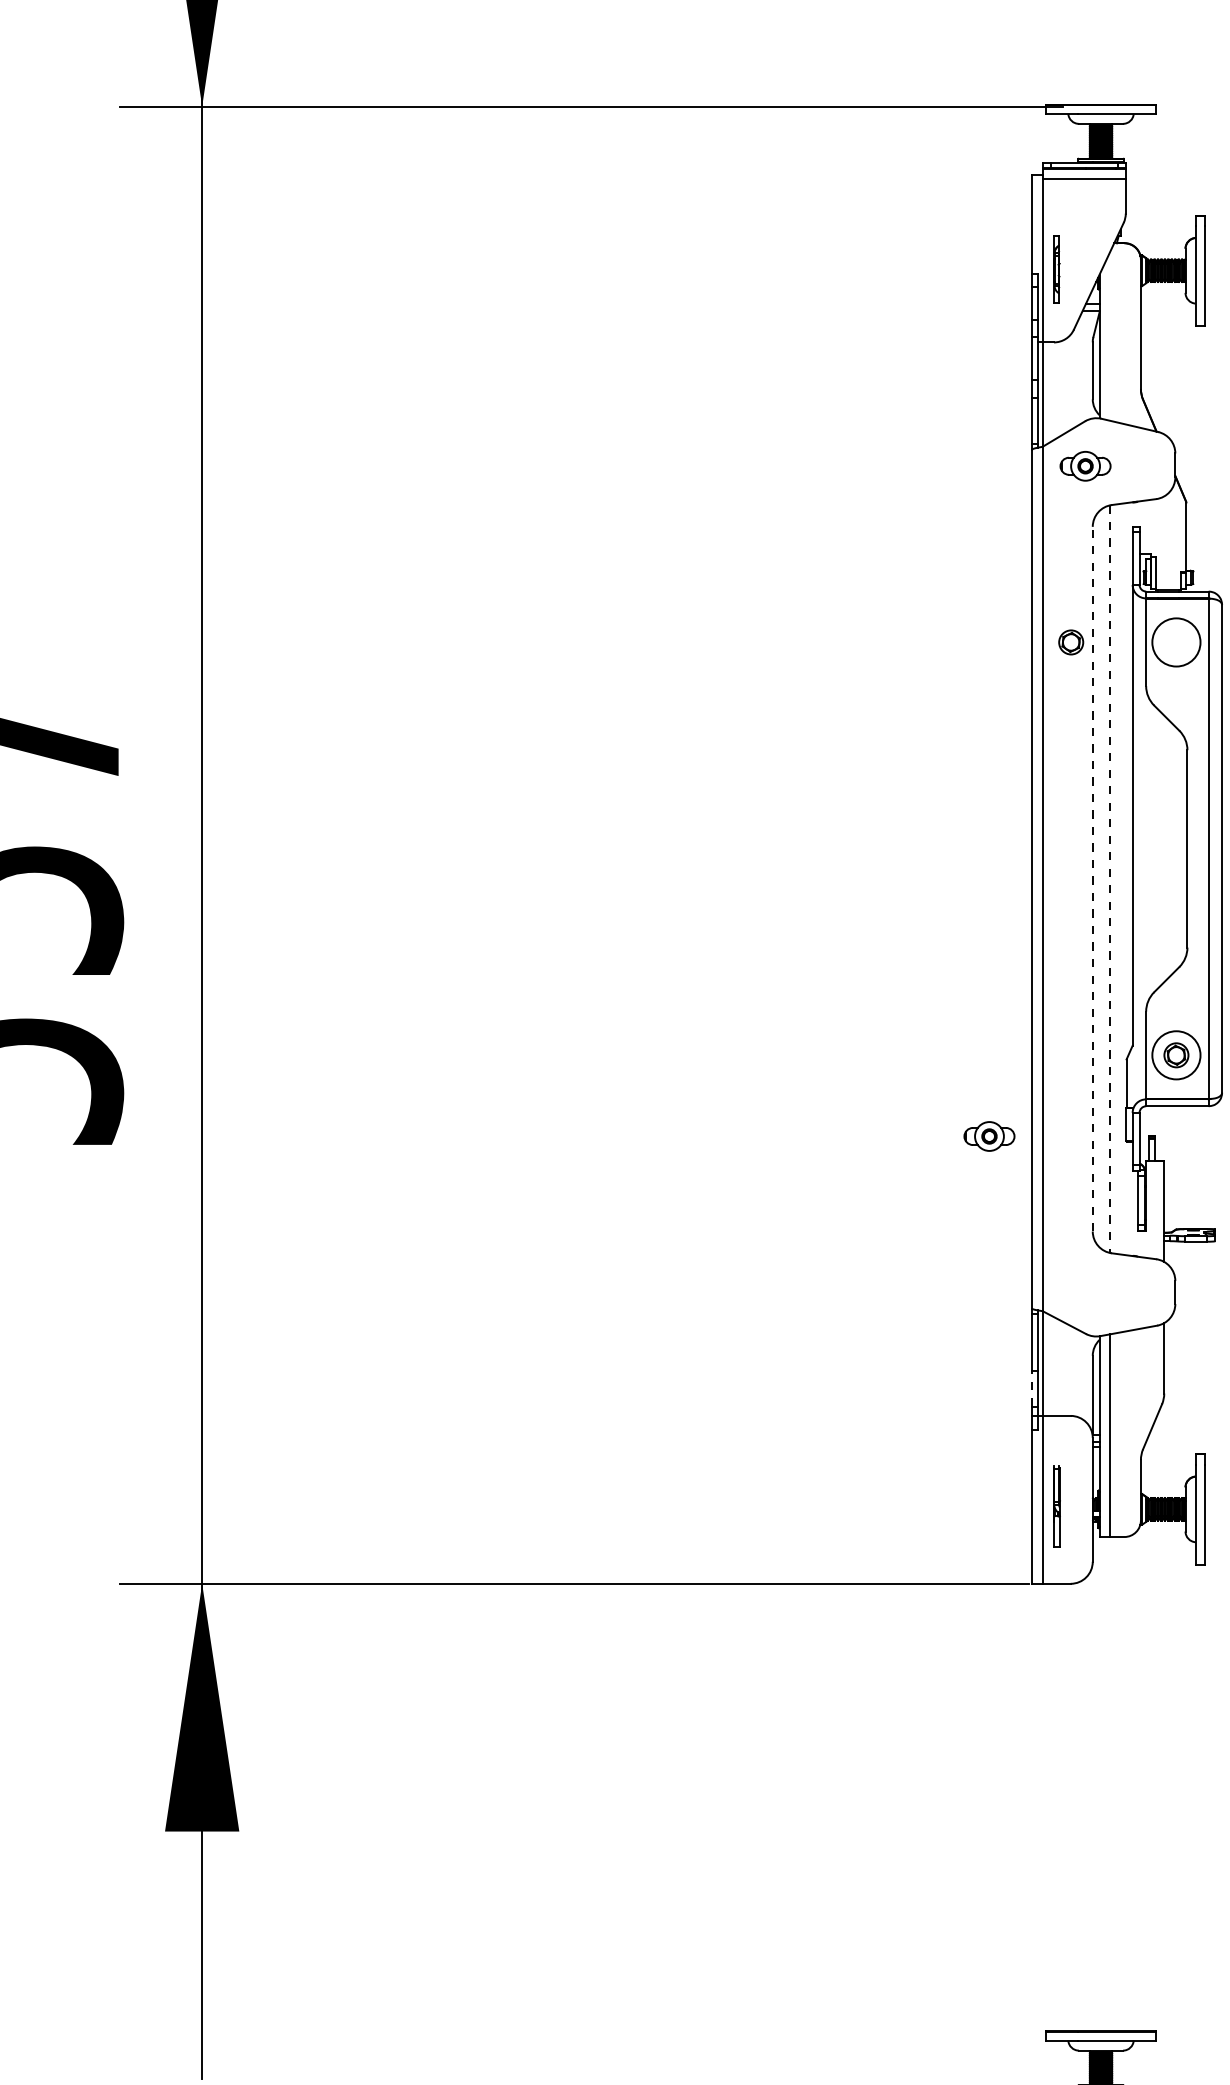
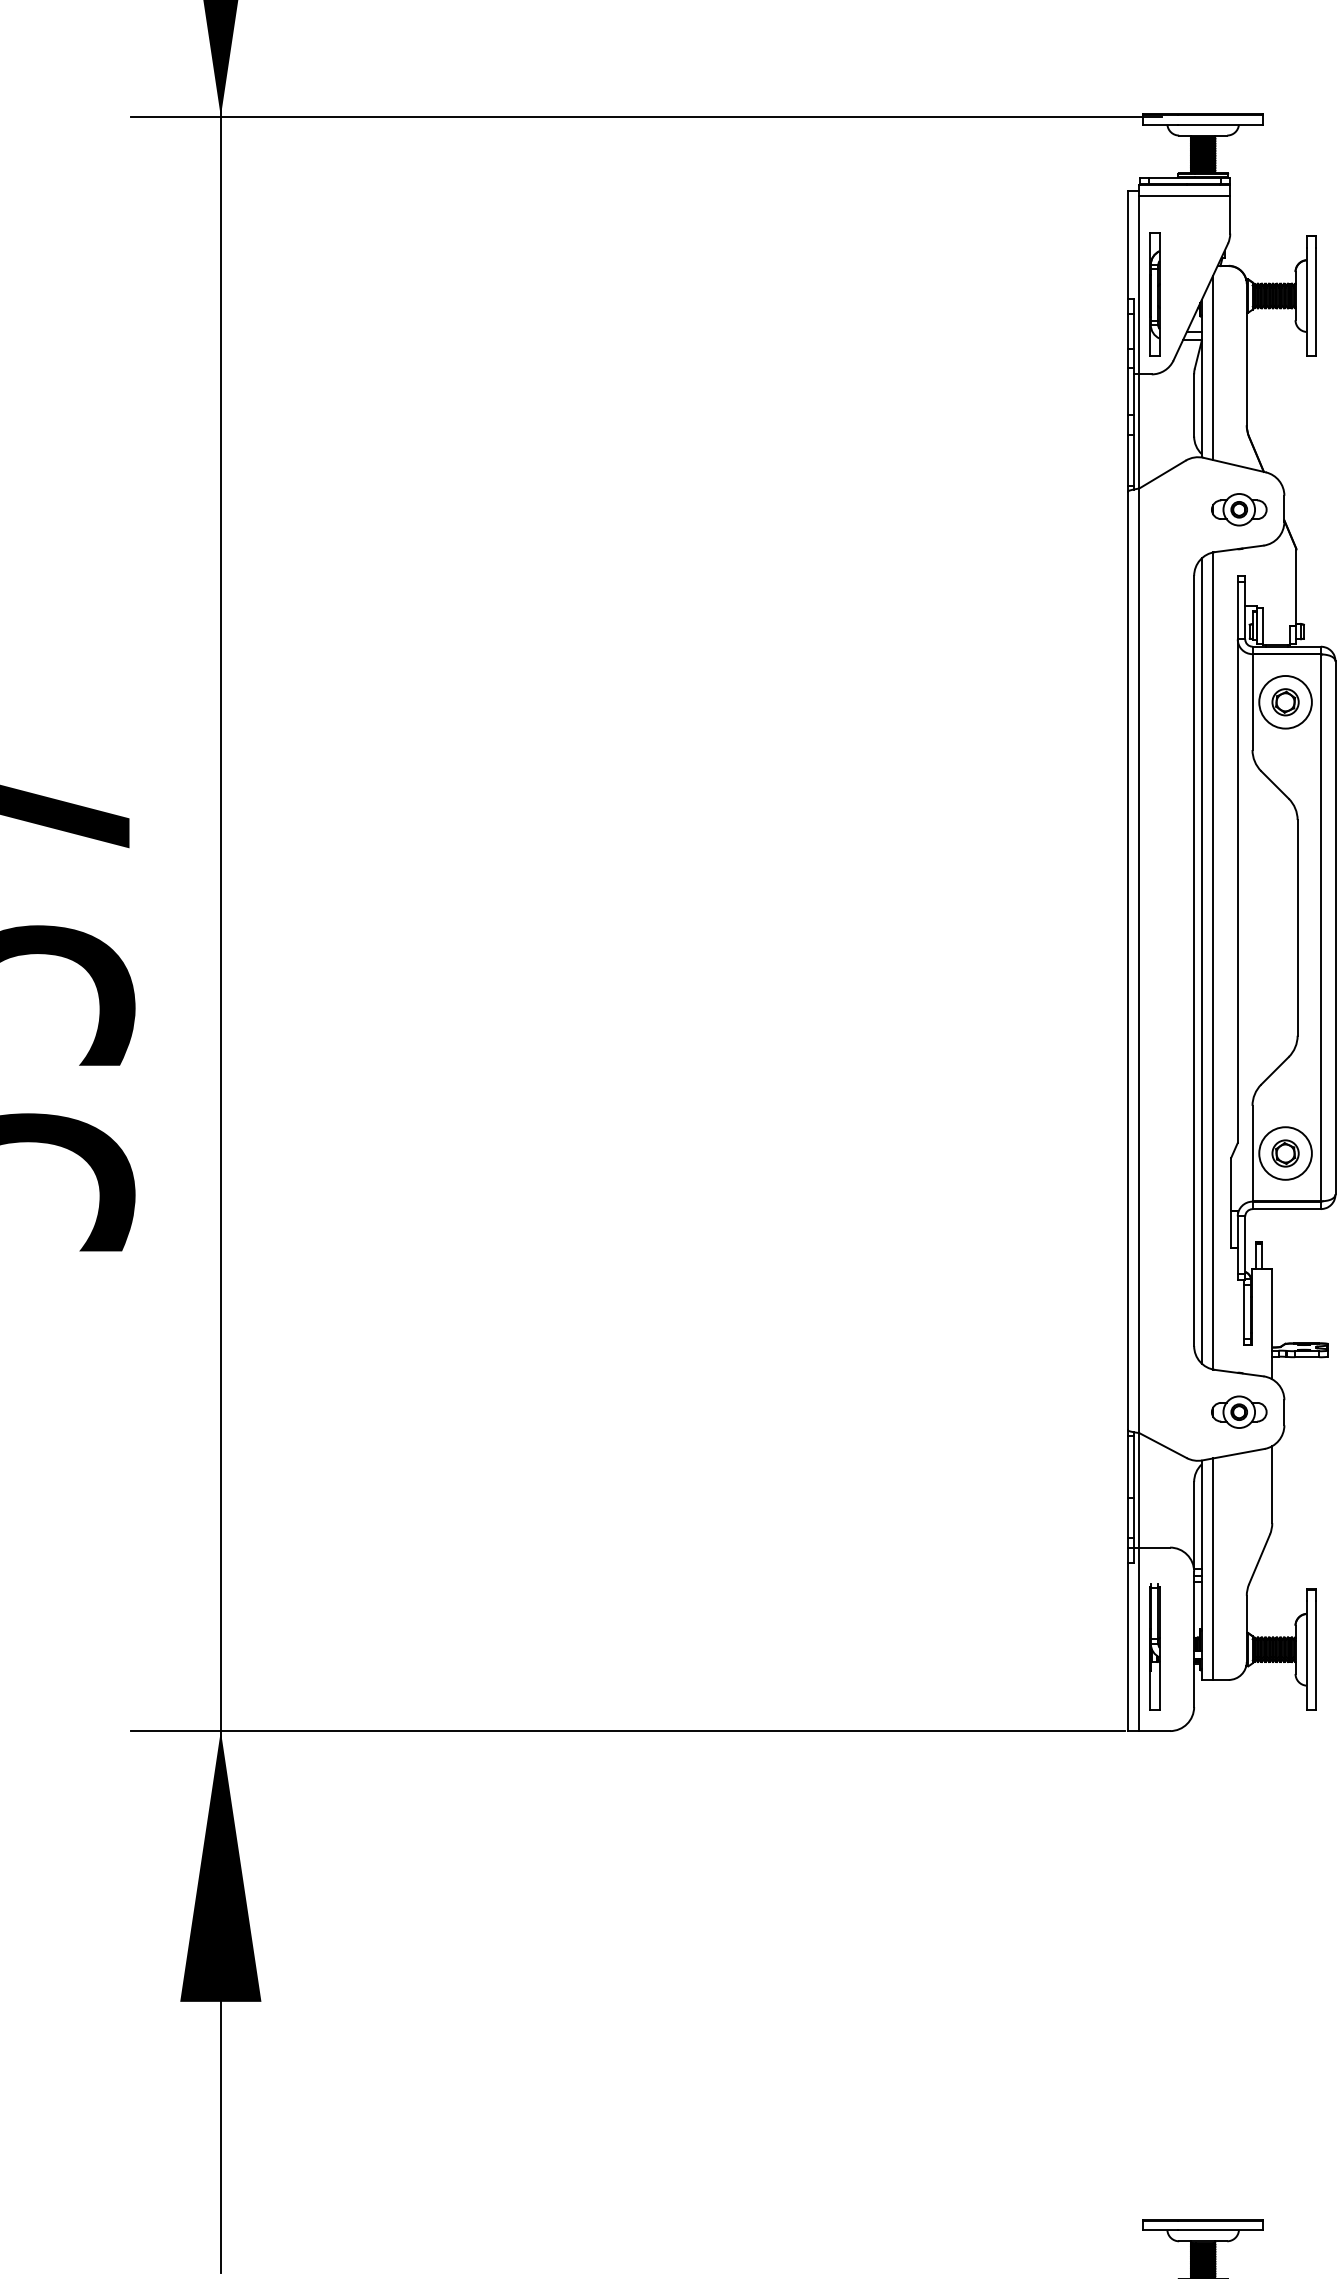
part: (1056, 269) -> (1154, 294), size x1.67
line: (1110, 336) -> (1213, 367), added
part: (1085, 466) -> (1239, 509), moved
part: (1071, 642) -> (1285, 702), moved
line: (1093, 878) -> (1194, 960), dashed -> solid
line: (1099, 878) -> (1201, 960), added
line: (1110, 879) -> (1213, 961), dashed -> solid
part: (989, 1135) -> (1239, 1411), moved
line: (1031, 1389) -> (1127, 1518), dashed -> solid
part: (1056, 1506) -> (1154, 1646), size x1.43

